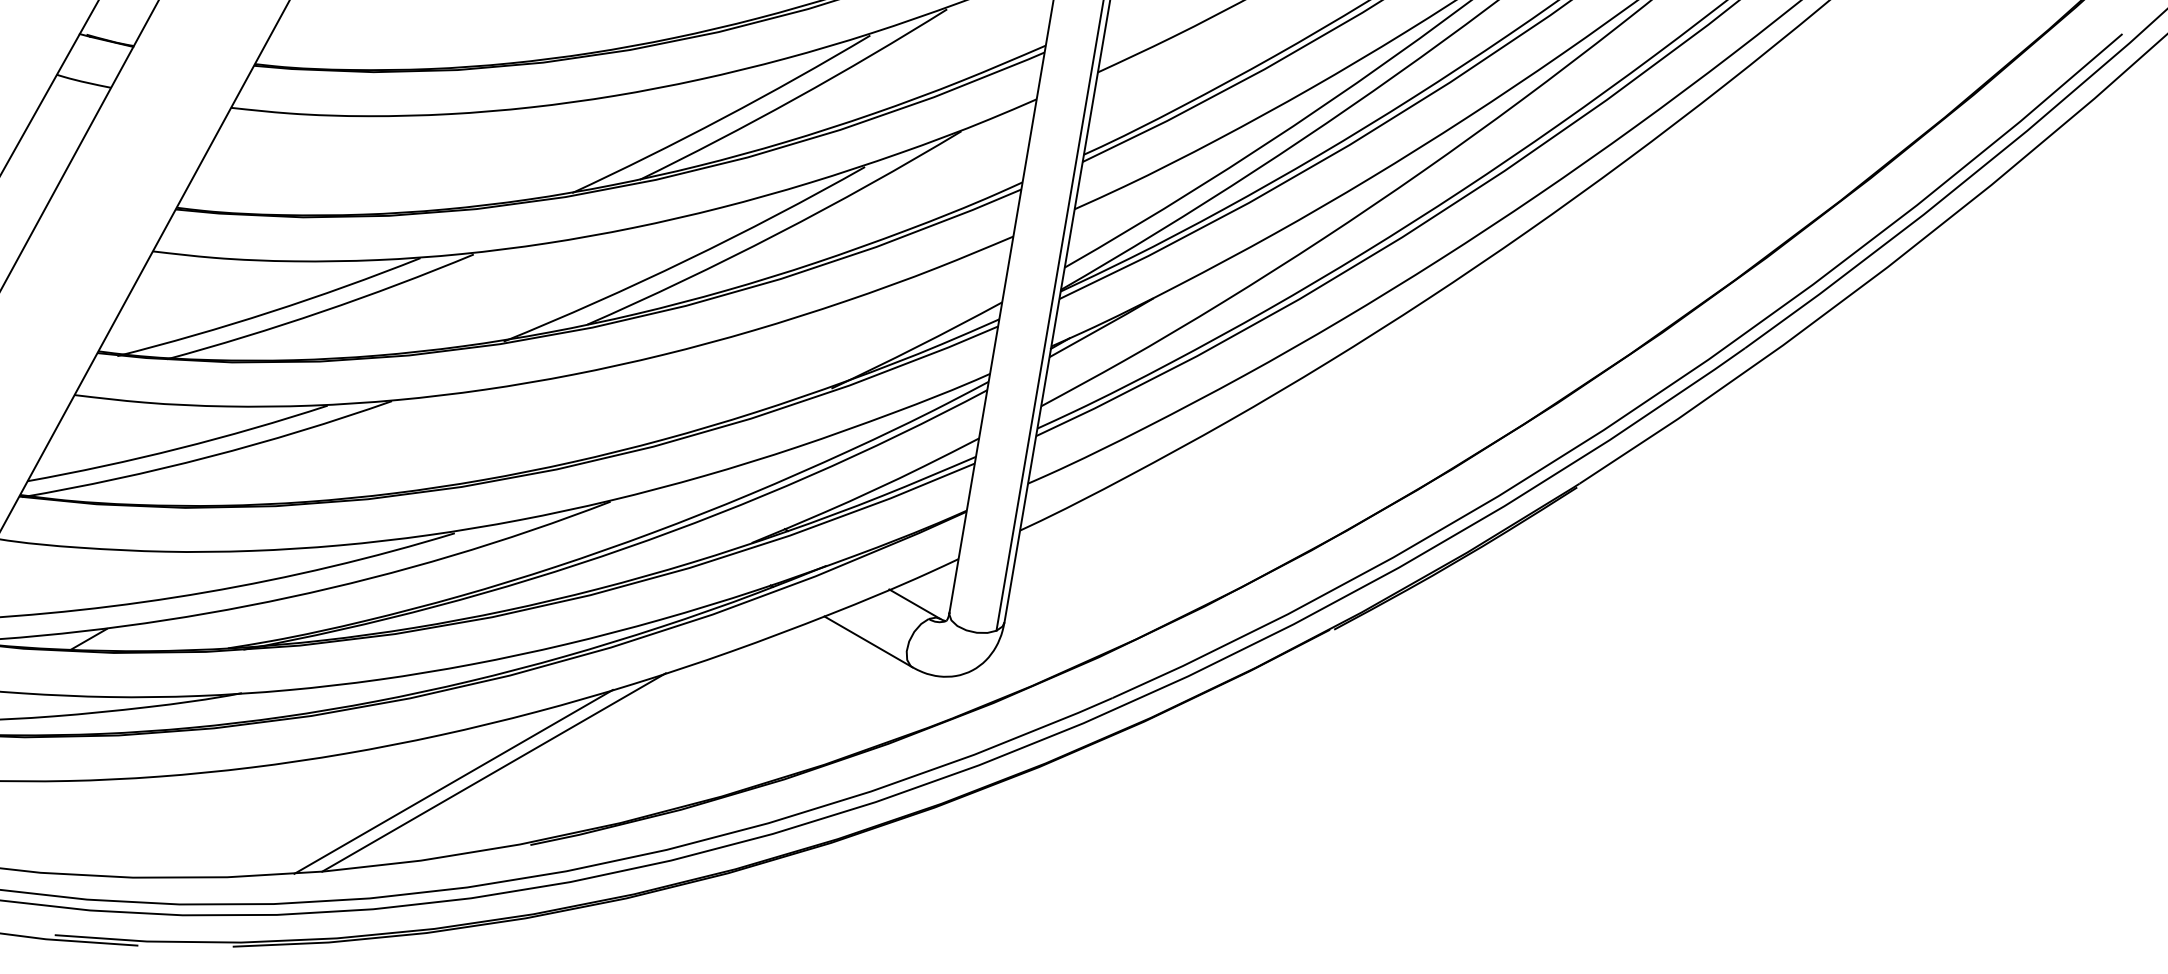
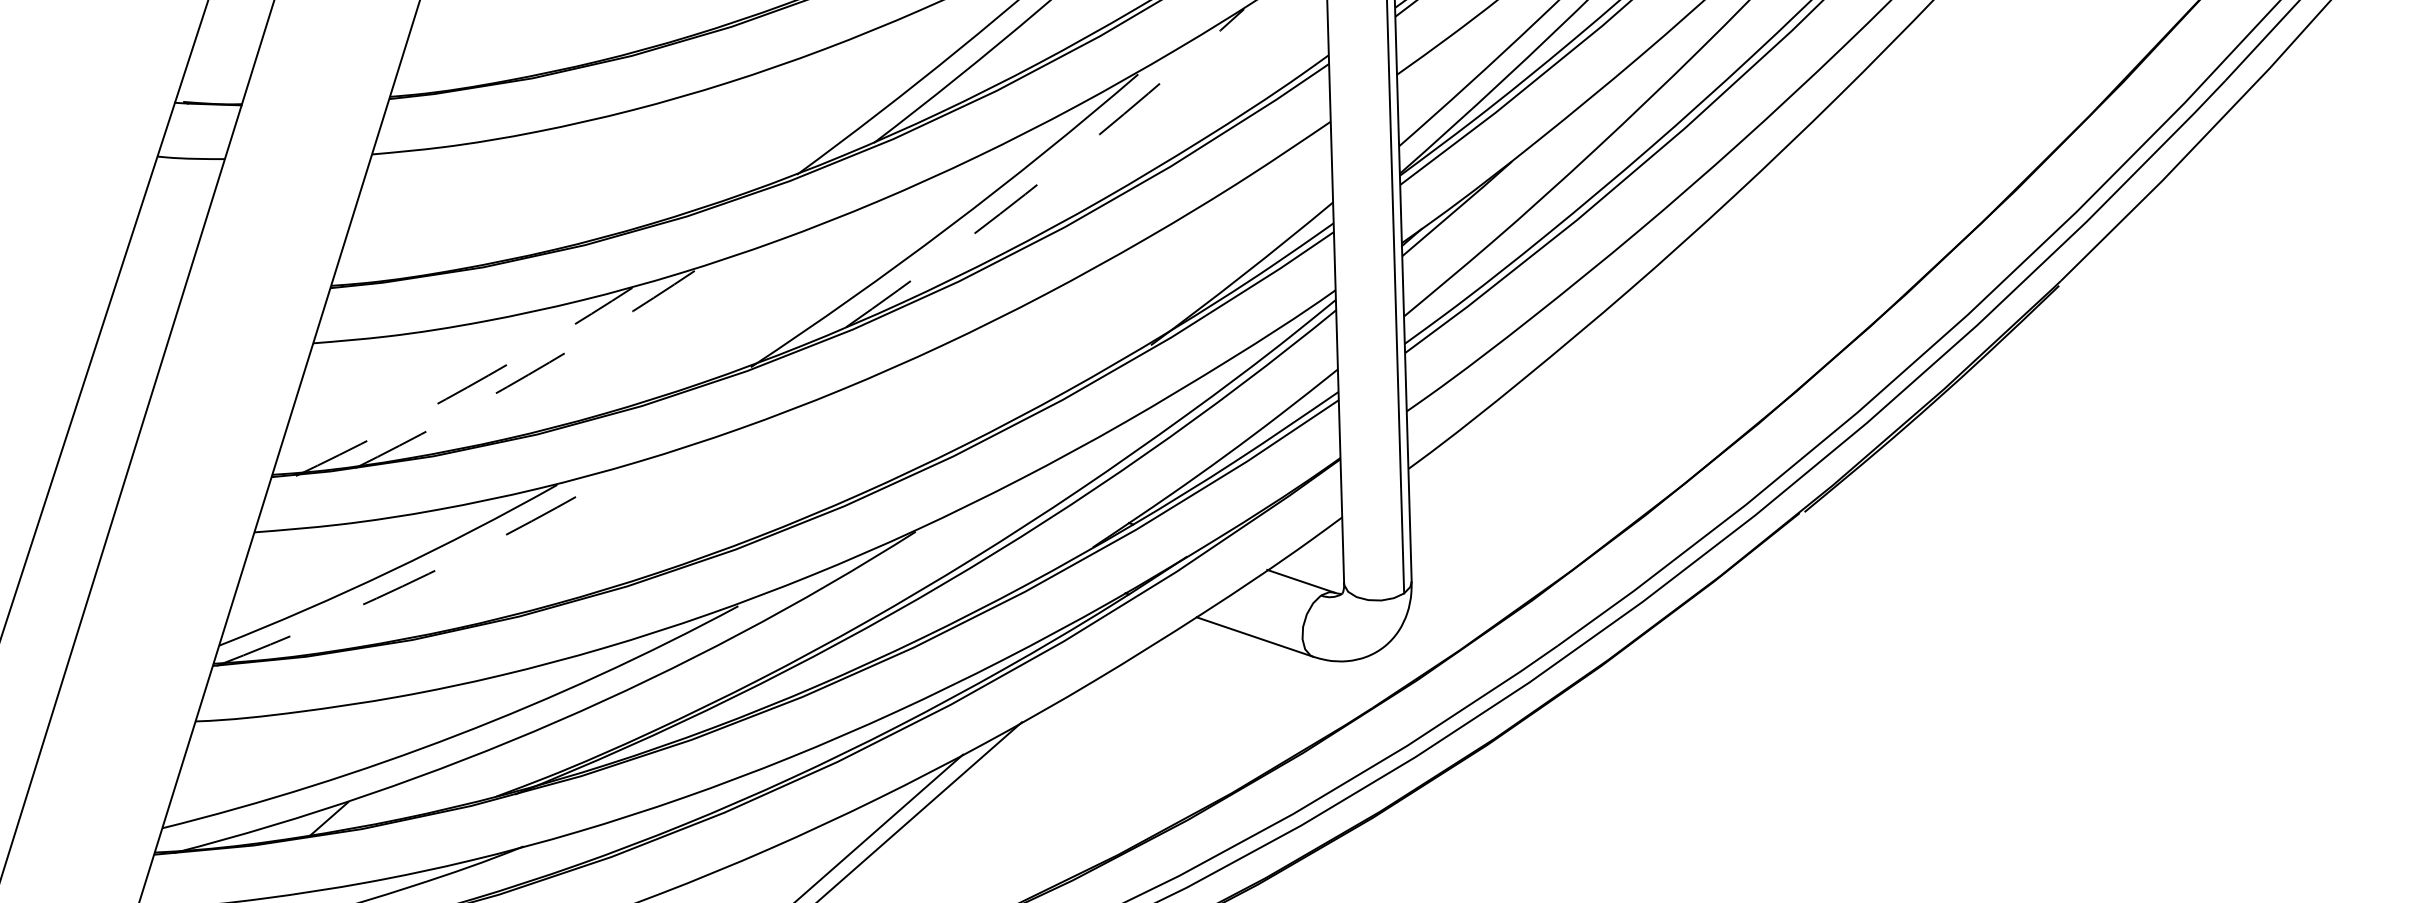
arc: (777, 233) -> (1050, 174), solid -> dashed
arc: (322, 311) -> (528, 374), solid -> dashed
arc: (270, 312) -> (467, 387), solid -> dashed
arc: (209, 456) -> (429, 573), solid -> dashed

